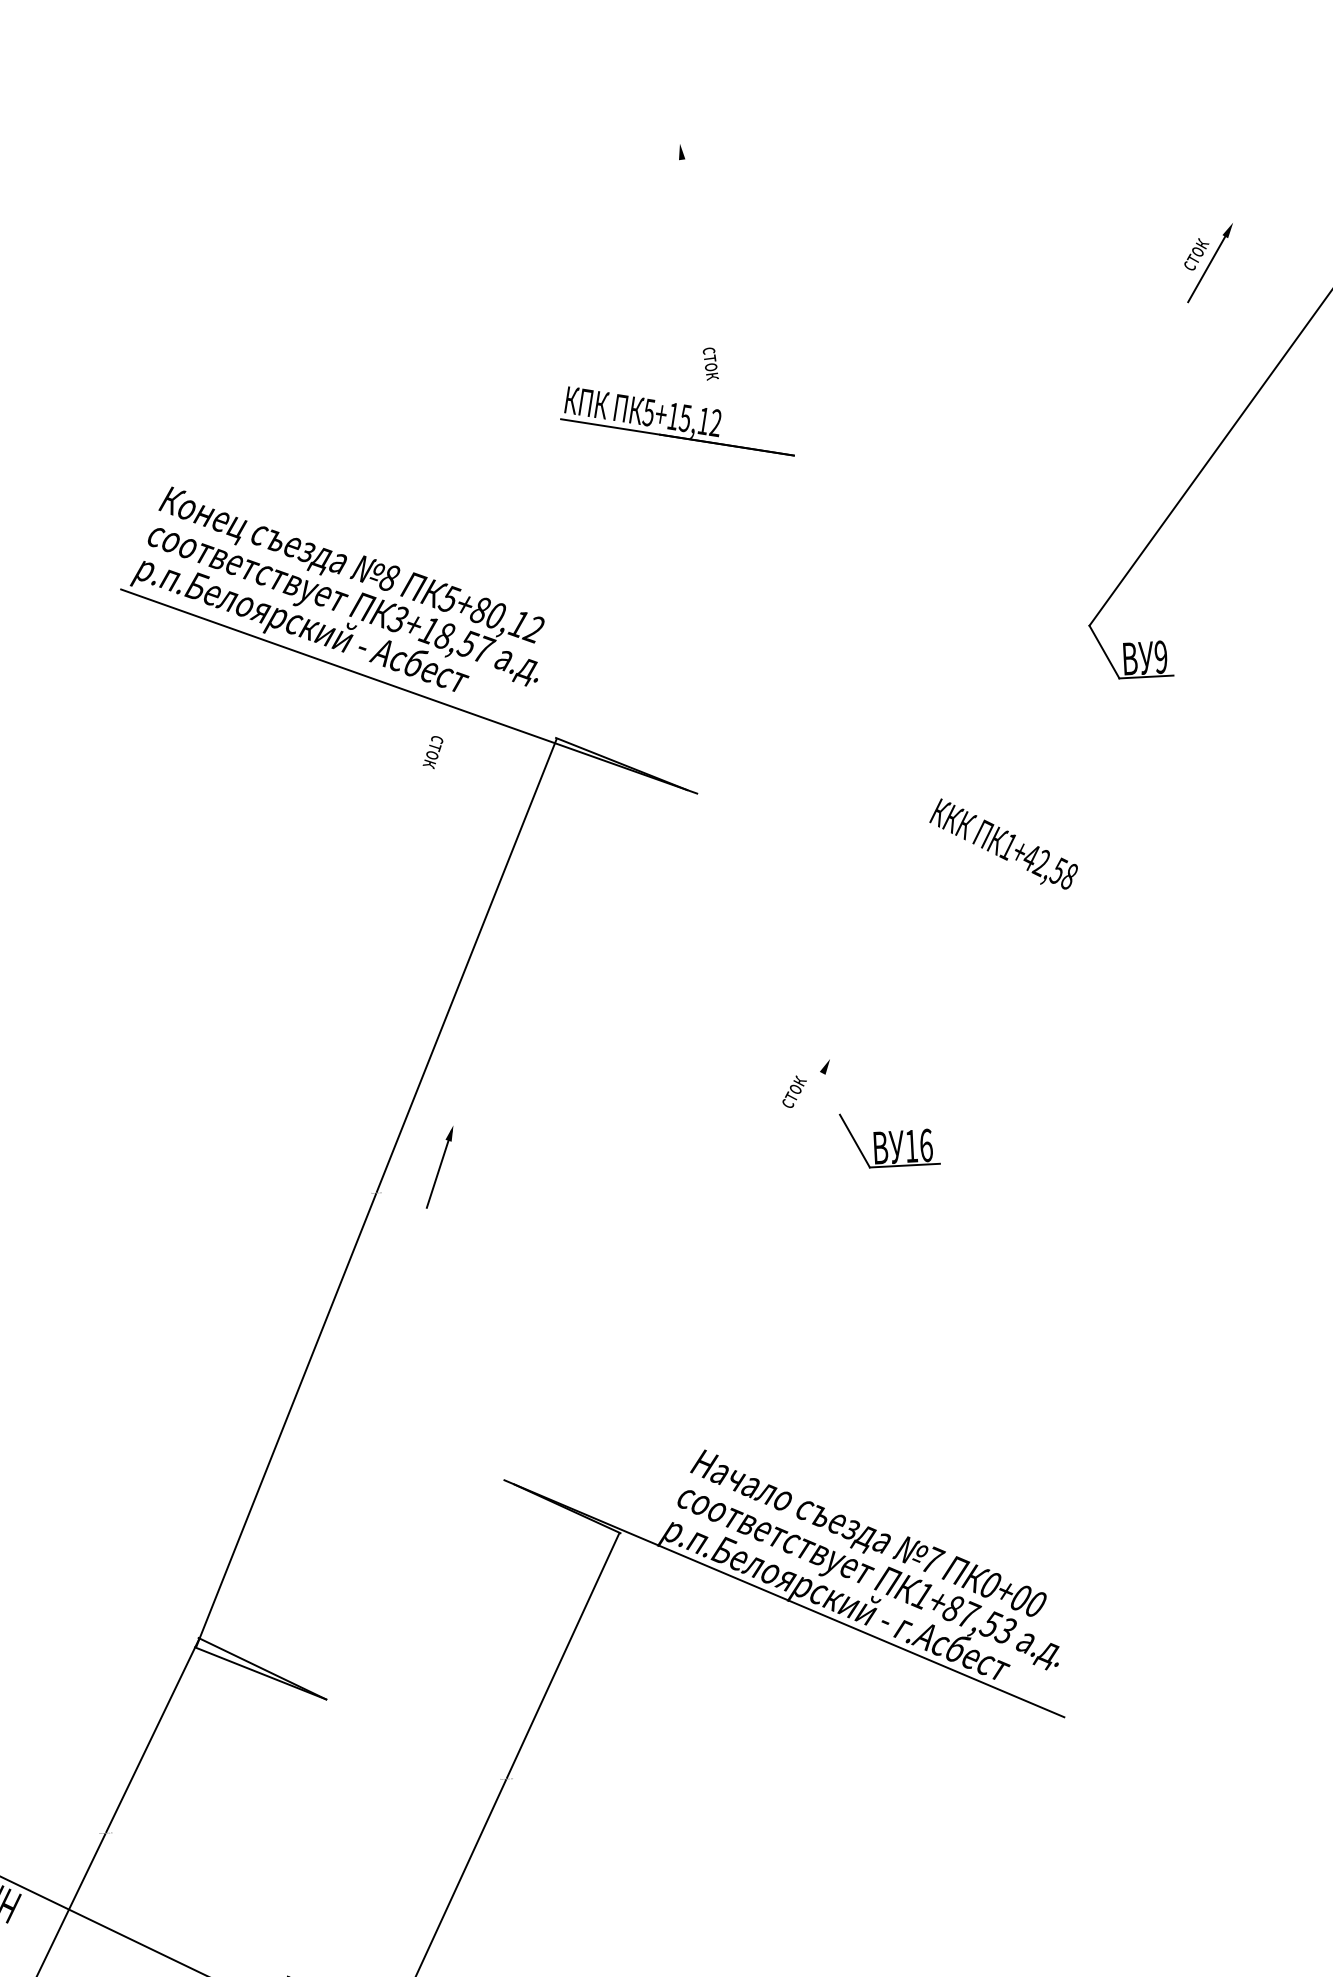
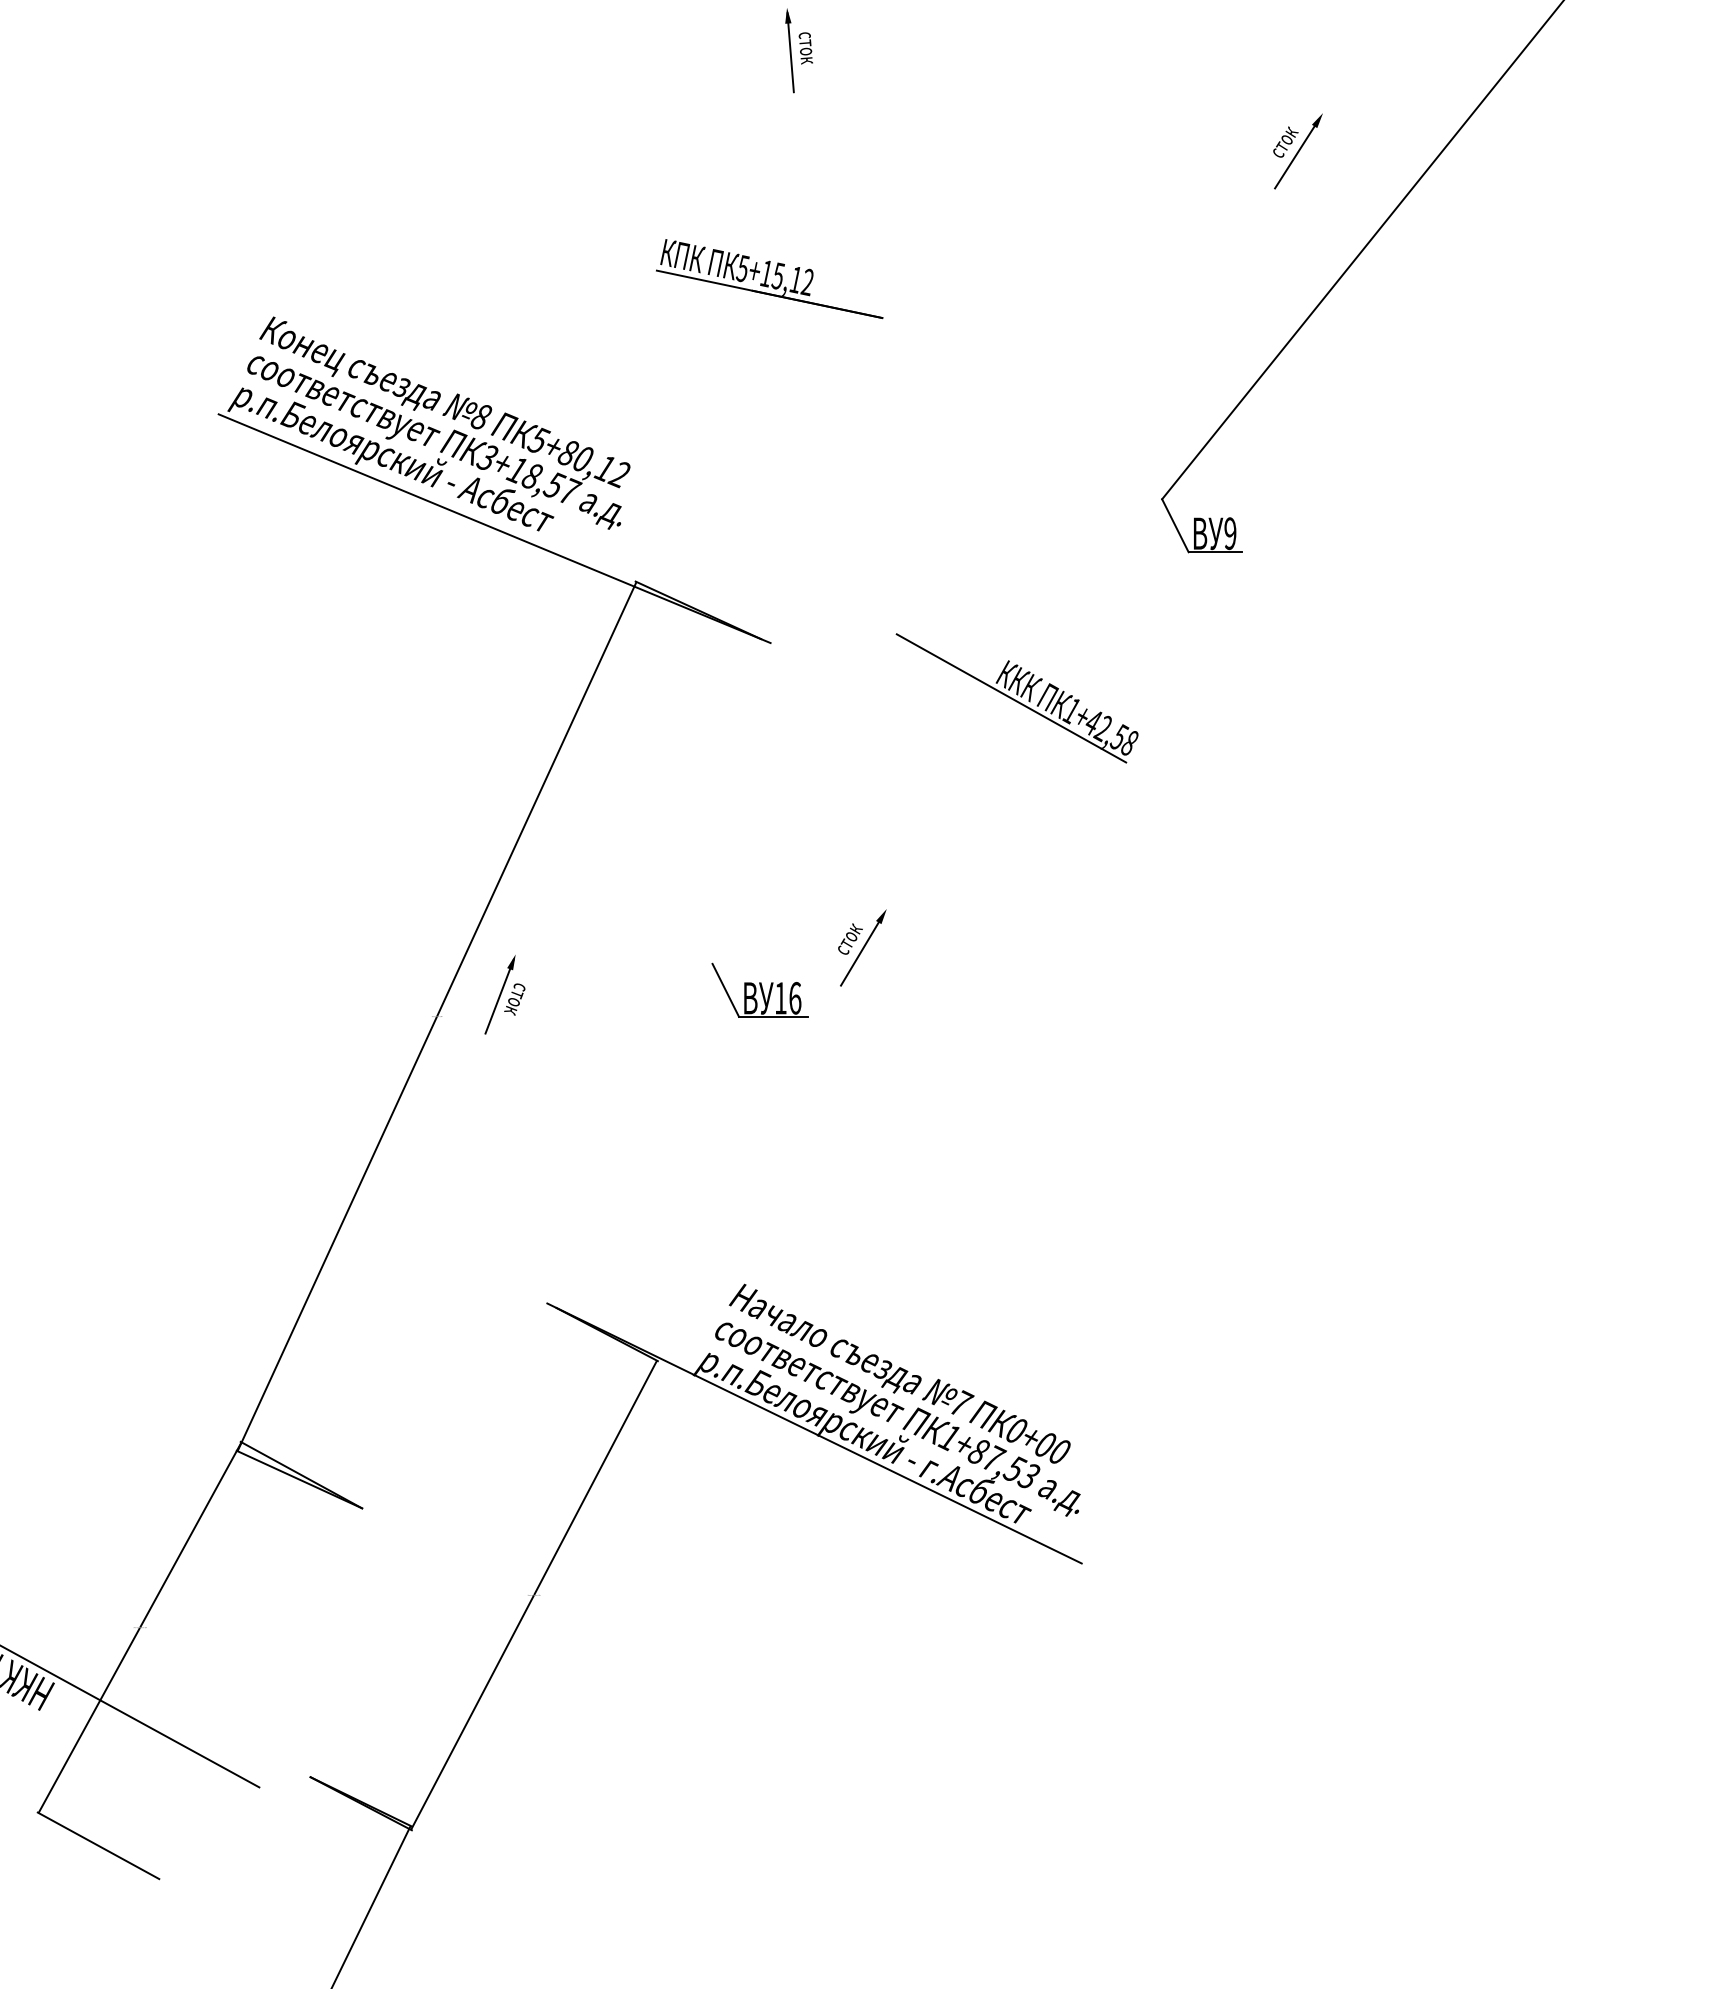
line: (685, 189) -> (790, 52), added
text: (710, 364) -> (805, 48), moved
text: (432, 752) -> (514, 999), moved
line: (946, 837) -> (1011, 698), added
line: (806, 1102) -> (861, 950), added
part: (889, 1138) -> (759, 989), moved

